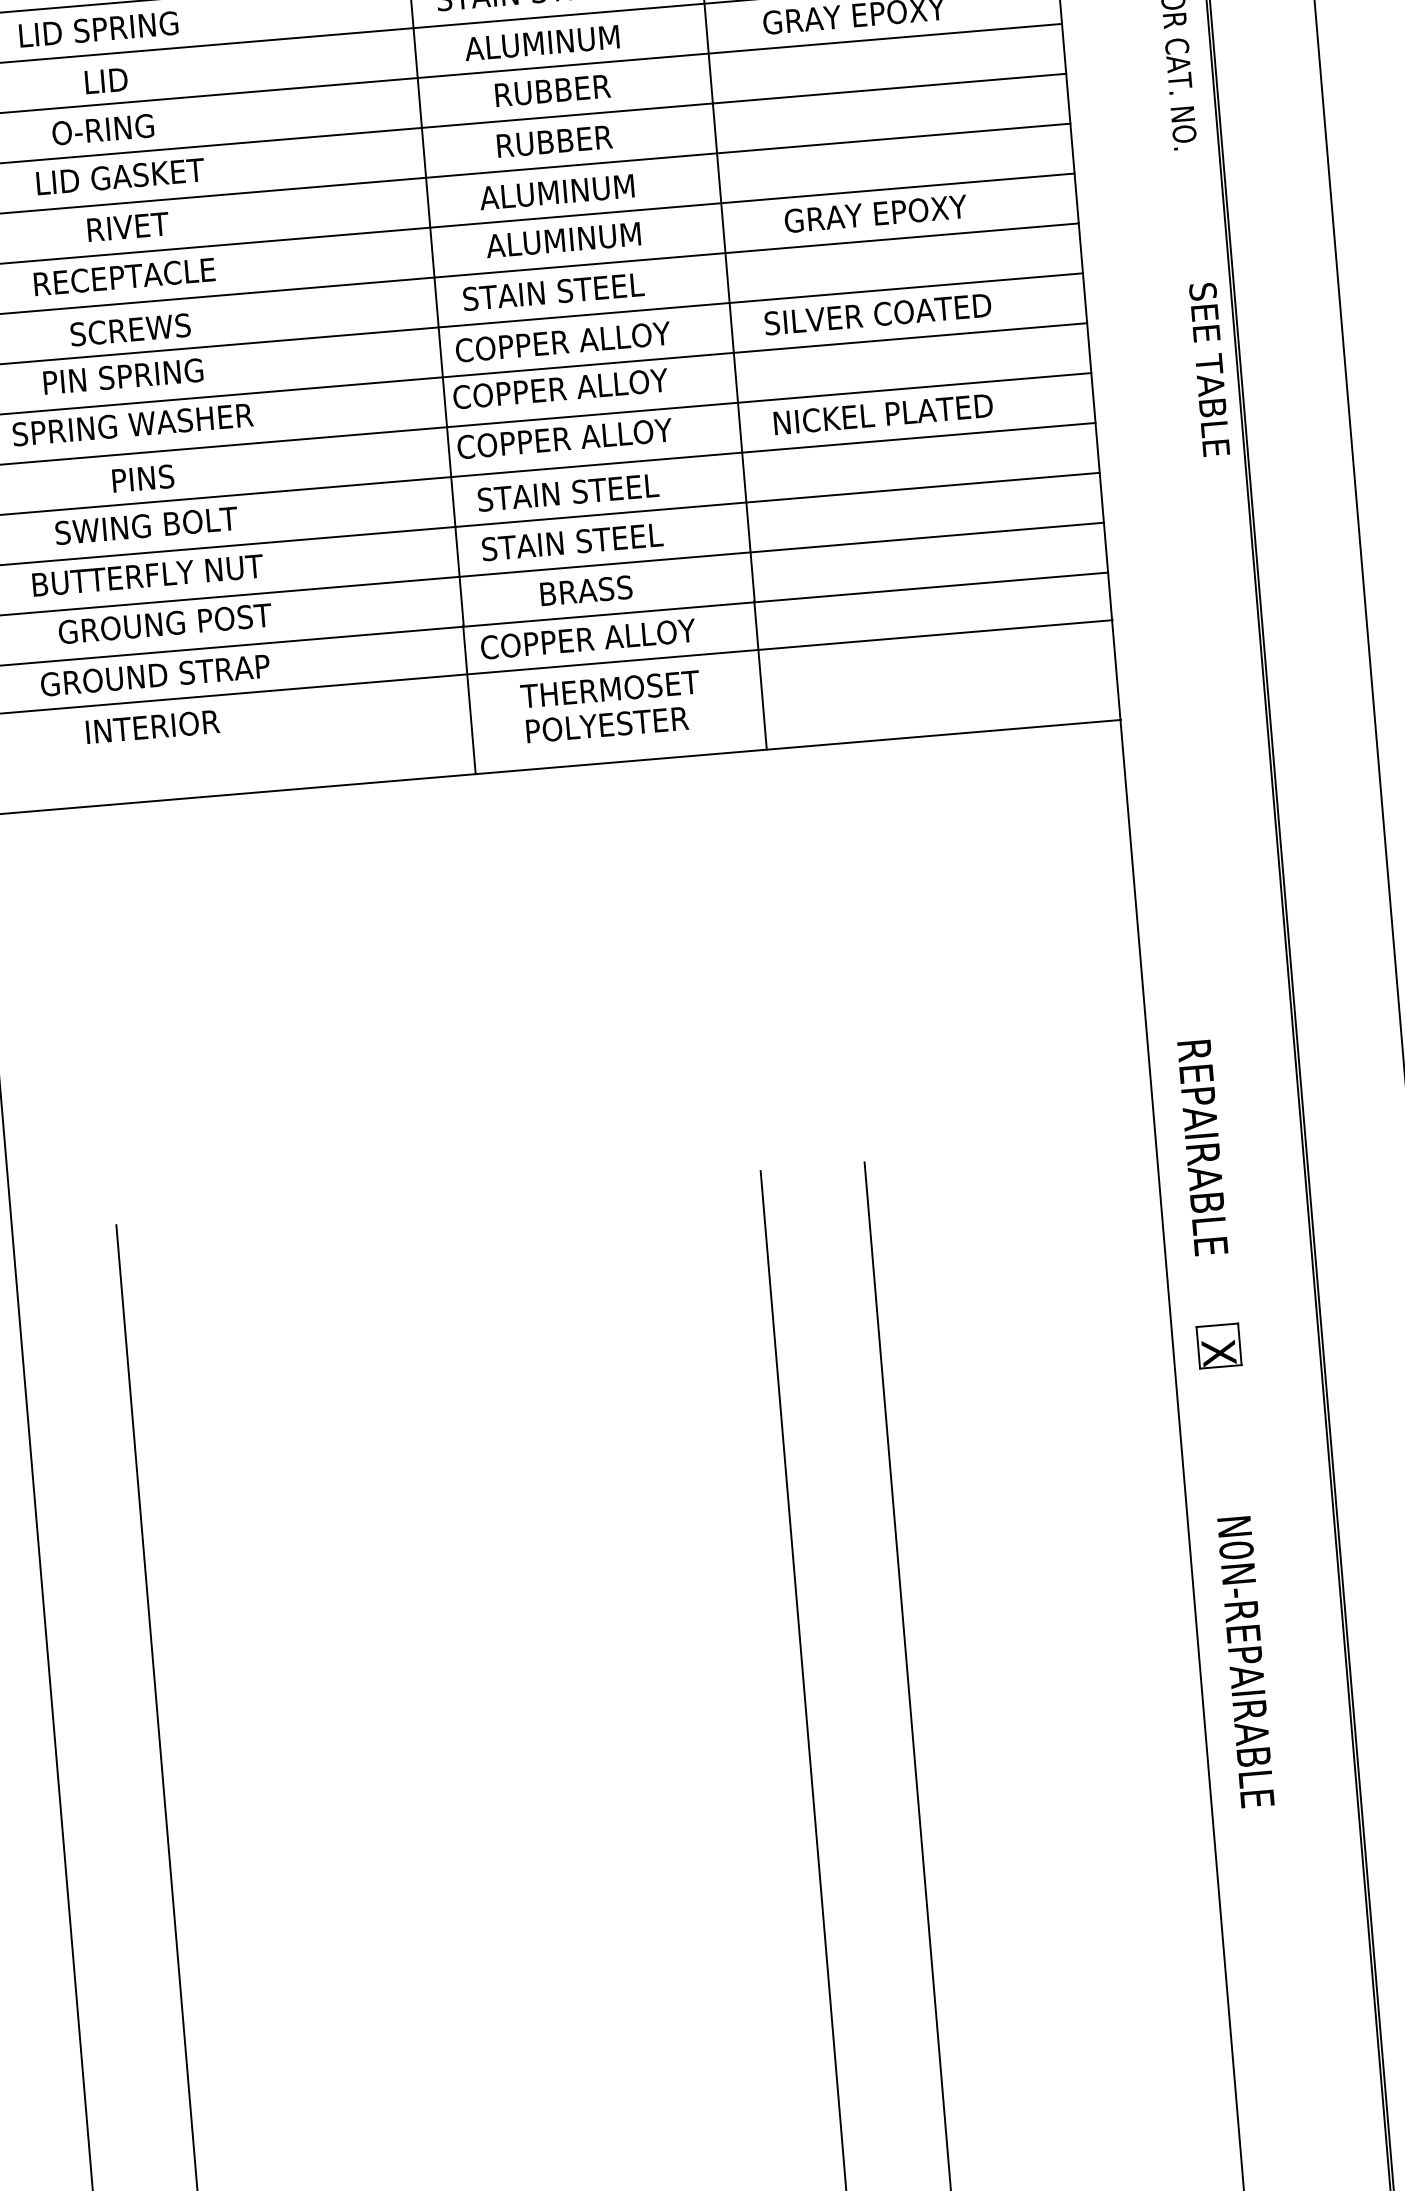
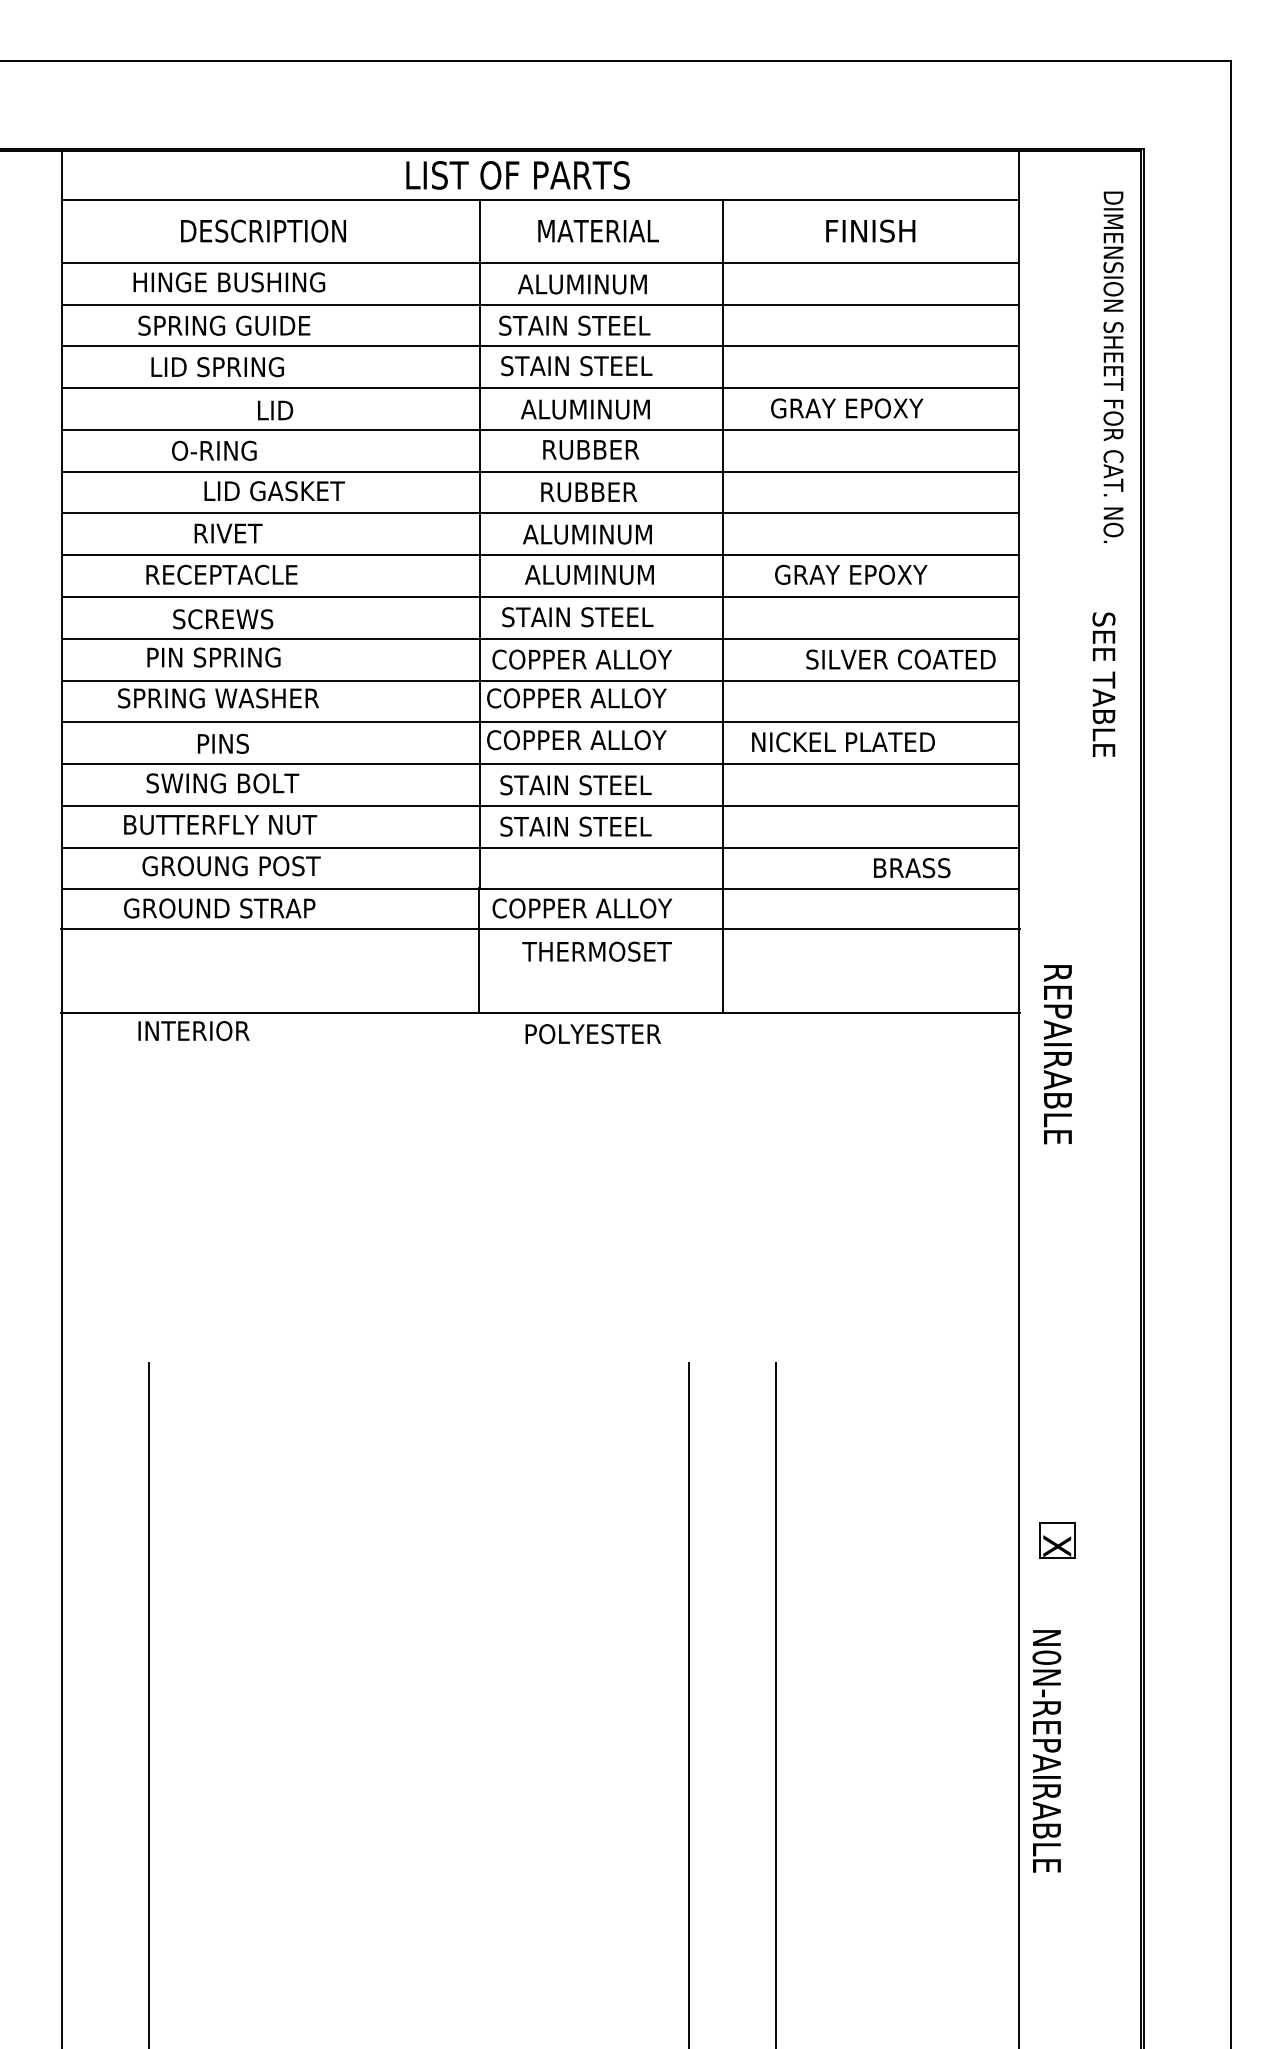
text: (106, 80) -> (275, 410), moved
text: (120, 177) -> (274, 491), moved
text: (877, 314) -> (900, 659), moved
text: (1209, 369) -> (1103, 684), moved
text: (586, 591) -> (912, 868), moved
text: (606, 725) -> (592, 1034), moved
text: (152, 727) -> (193, 1031), moved
text: (1202, 1147) -> (1057, 1054), moved
text: (1245, 1662) -> (1046, 1751), moved

